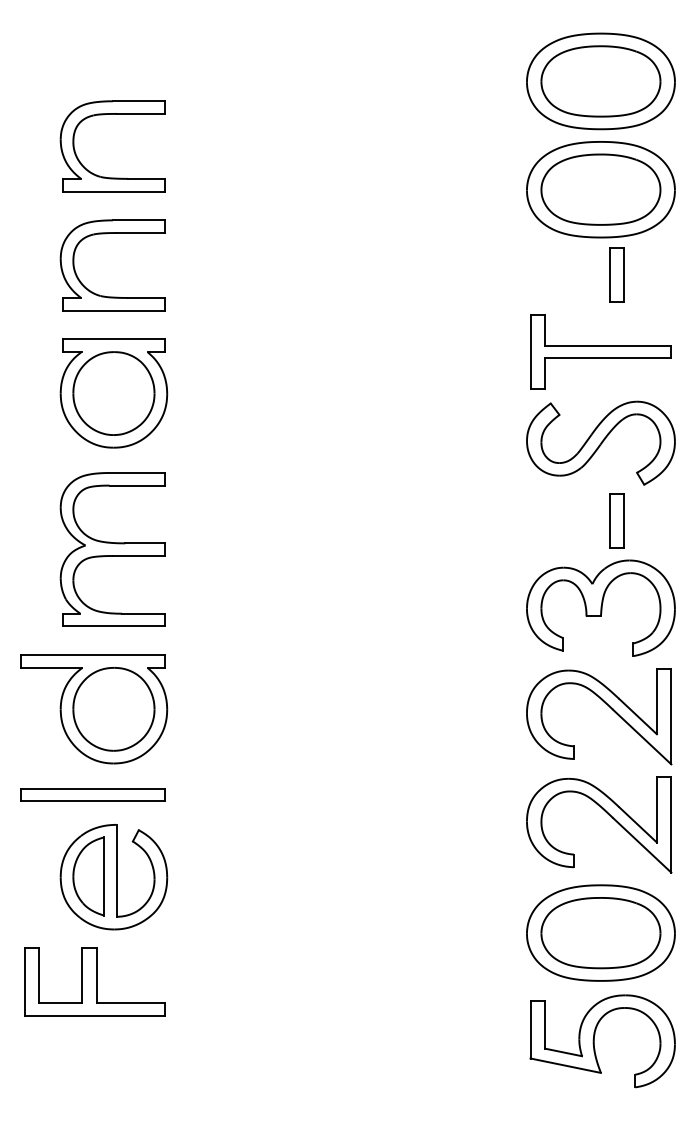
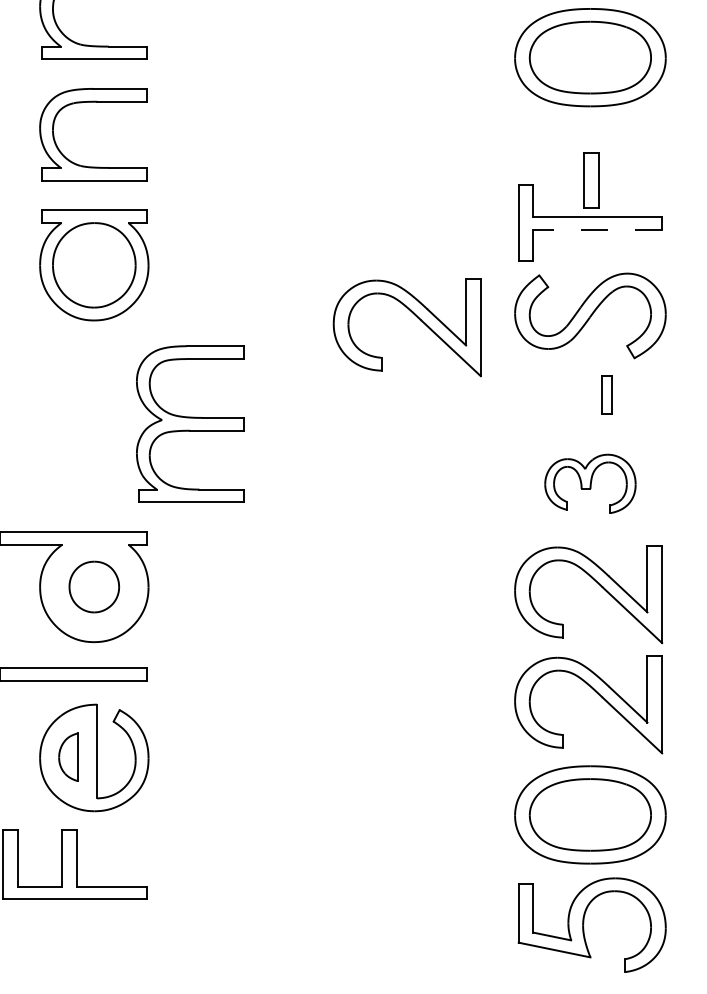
part: (616, 274) -> (590, 179), moved
line: (607, 358) -> (597, 229), solid -> dashed
part: (430, 444) -> (416, 317), added
part: (616, 520) -> (606, 394), size x0.7
part: (112, 549) -> (189, 424), moved
part: (600, 607) -> (589, 483), size x0.6
part: (113, 709) -> (93, 587), size x0.6
part: (88, 876) -> (68, 757), size x0.6

